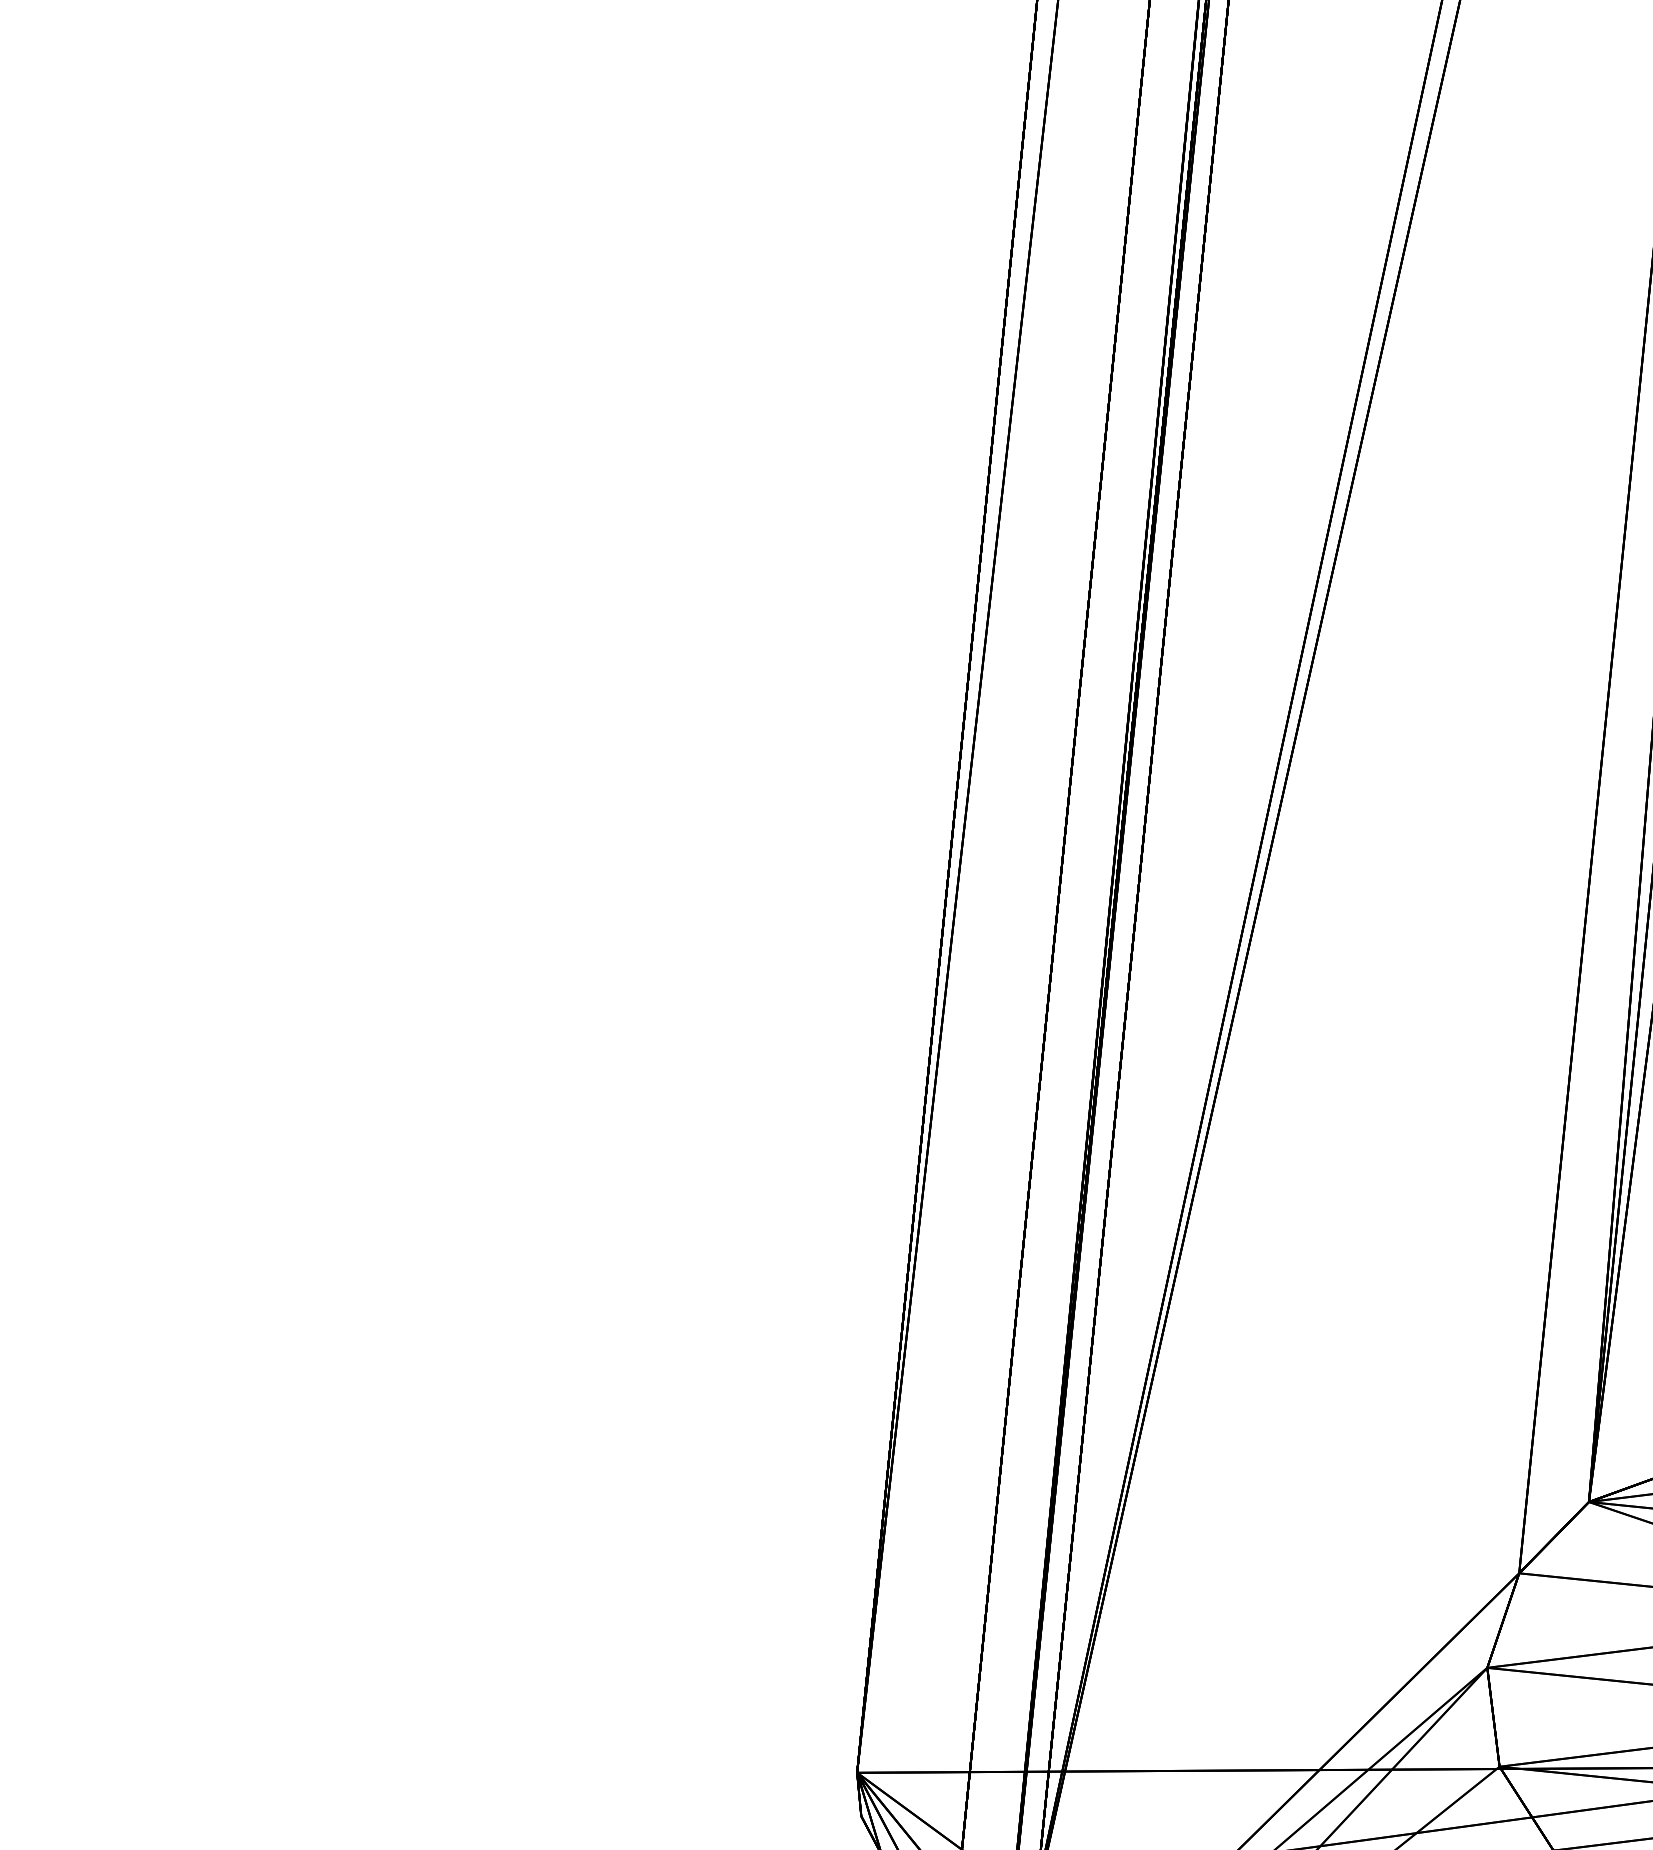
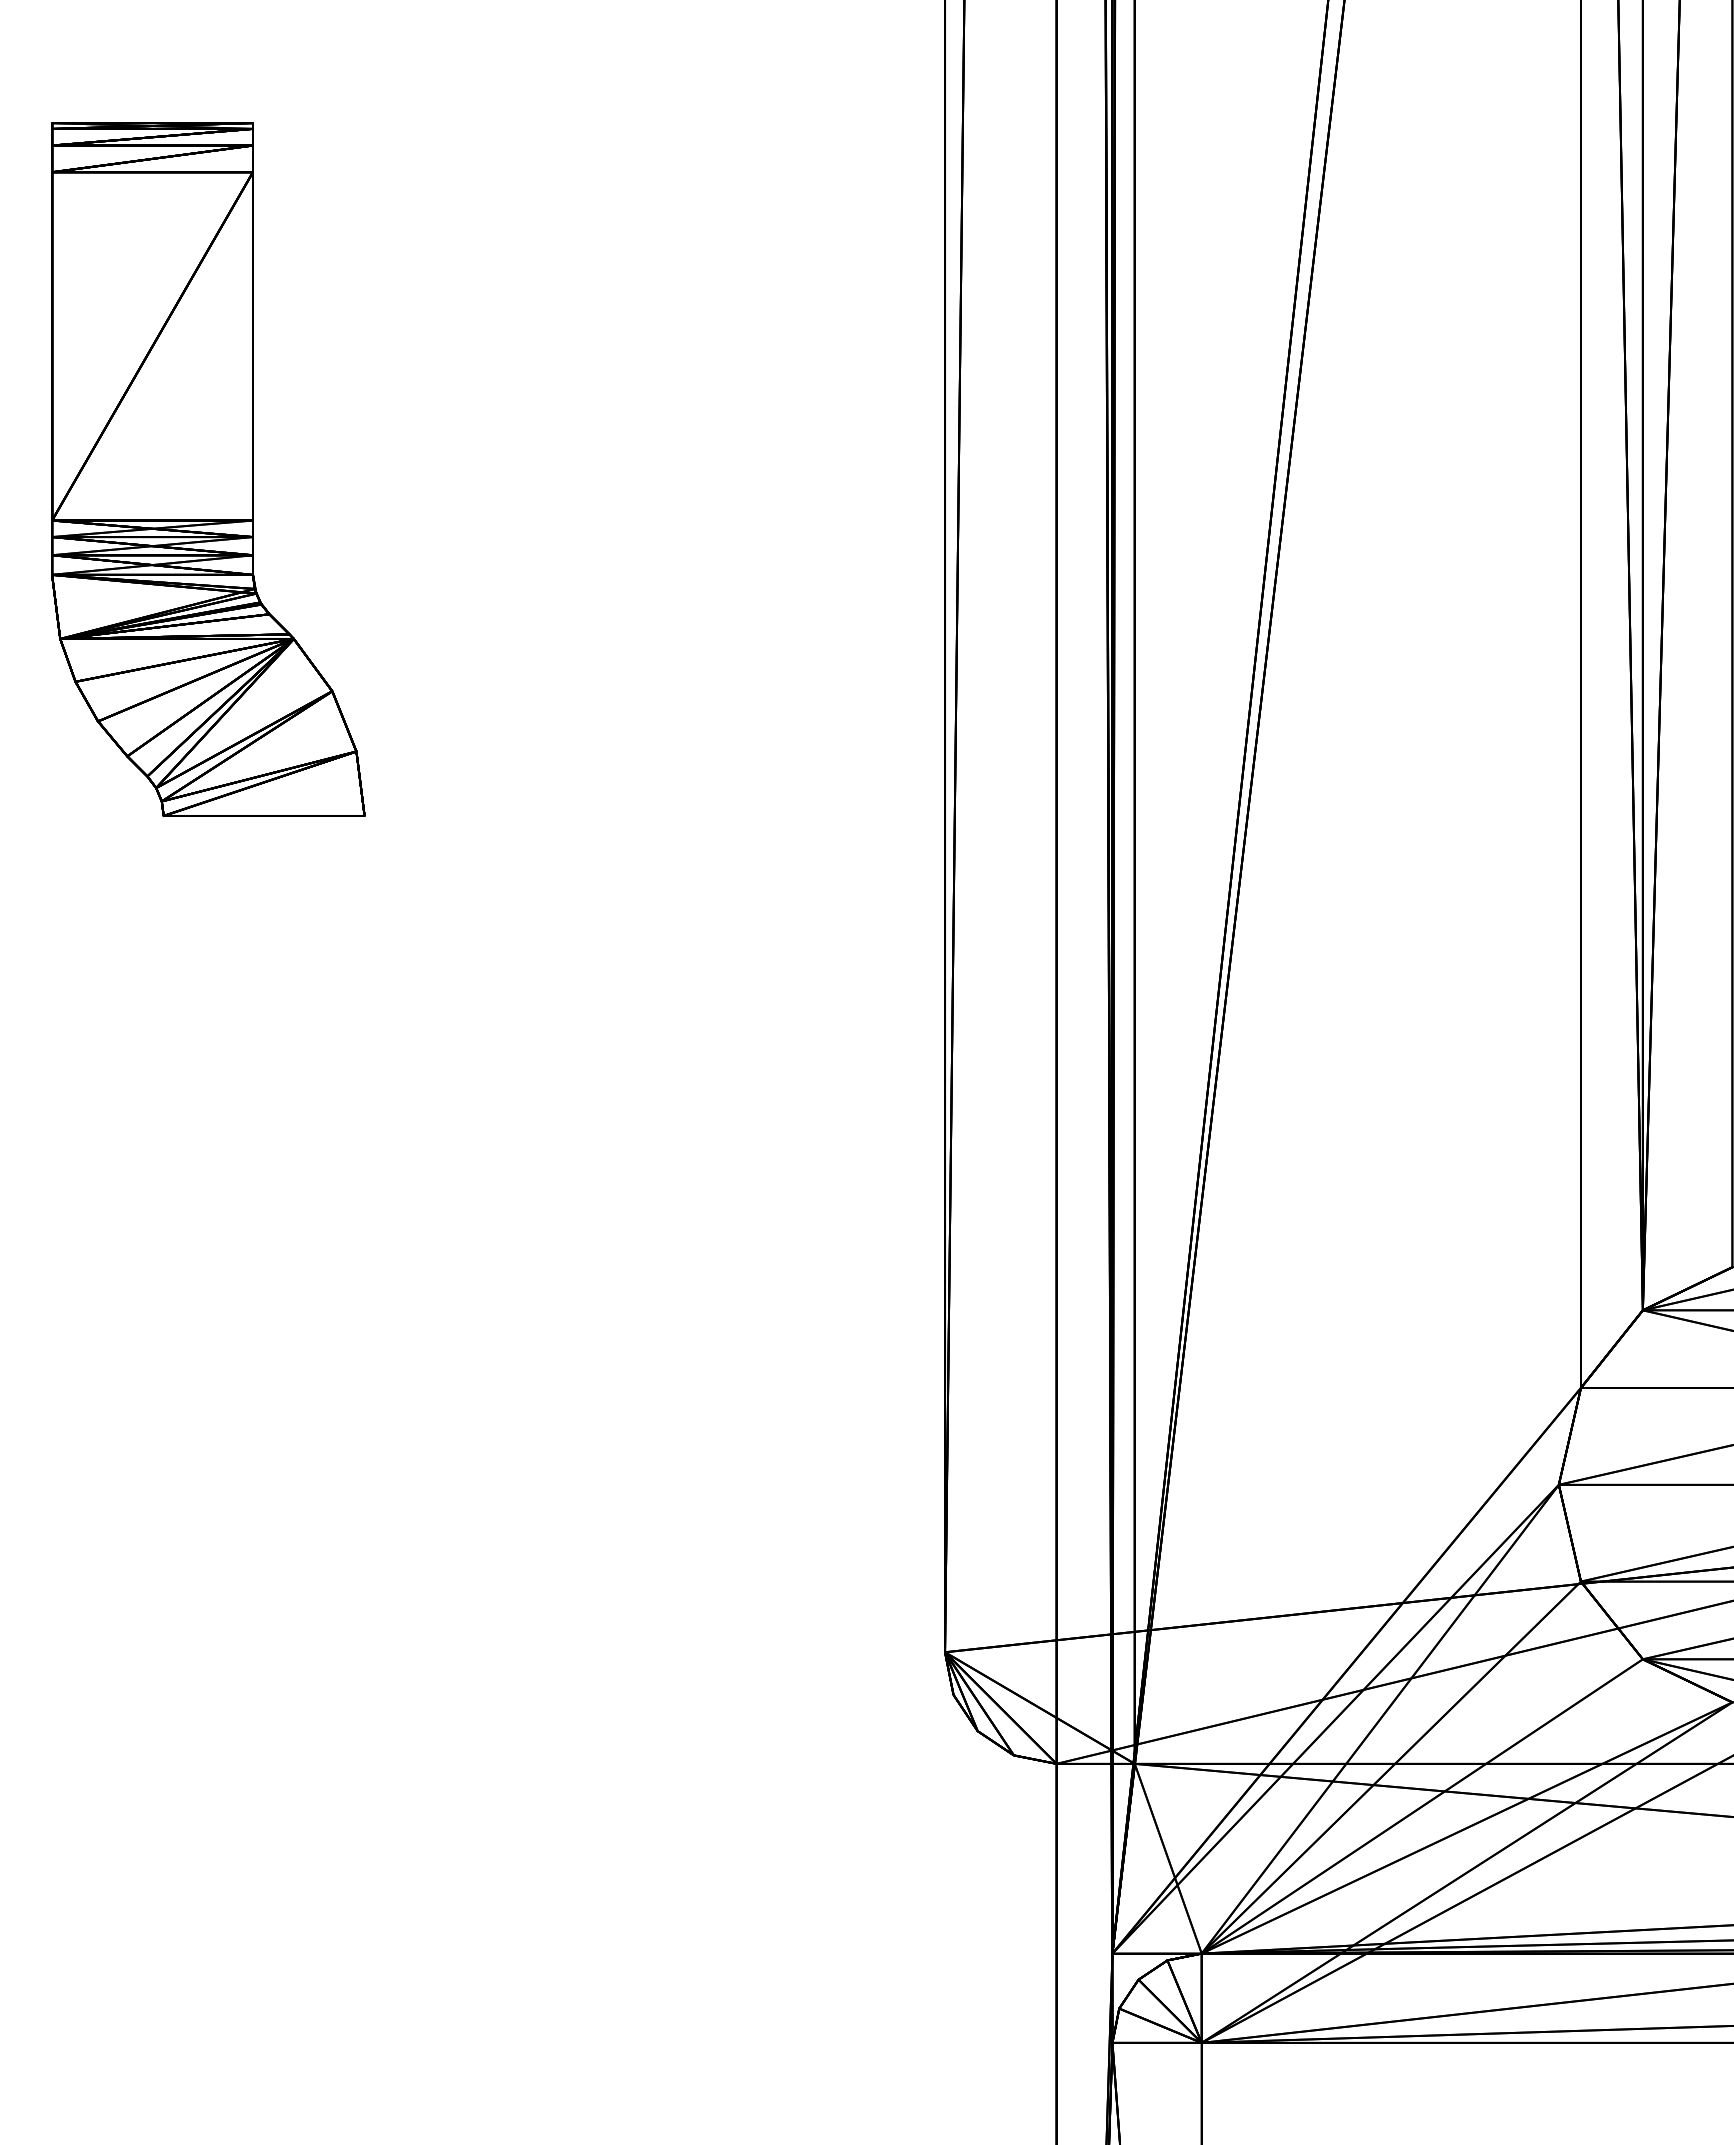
part: (241, 516) -> (208, 469), added

